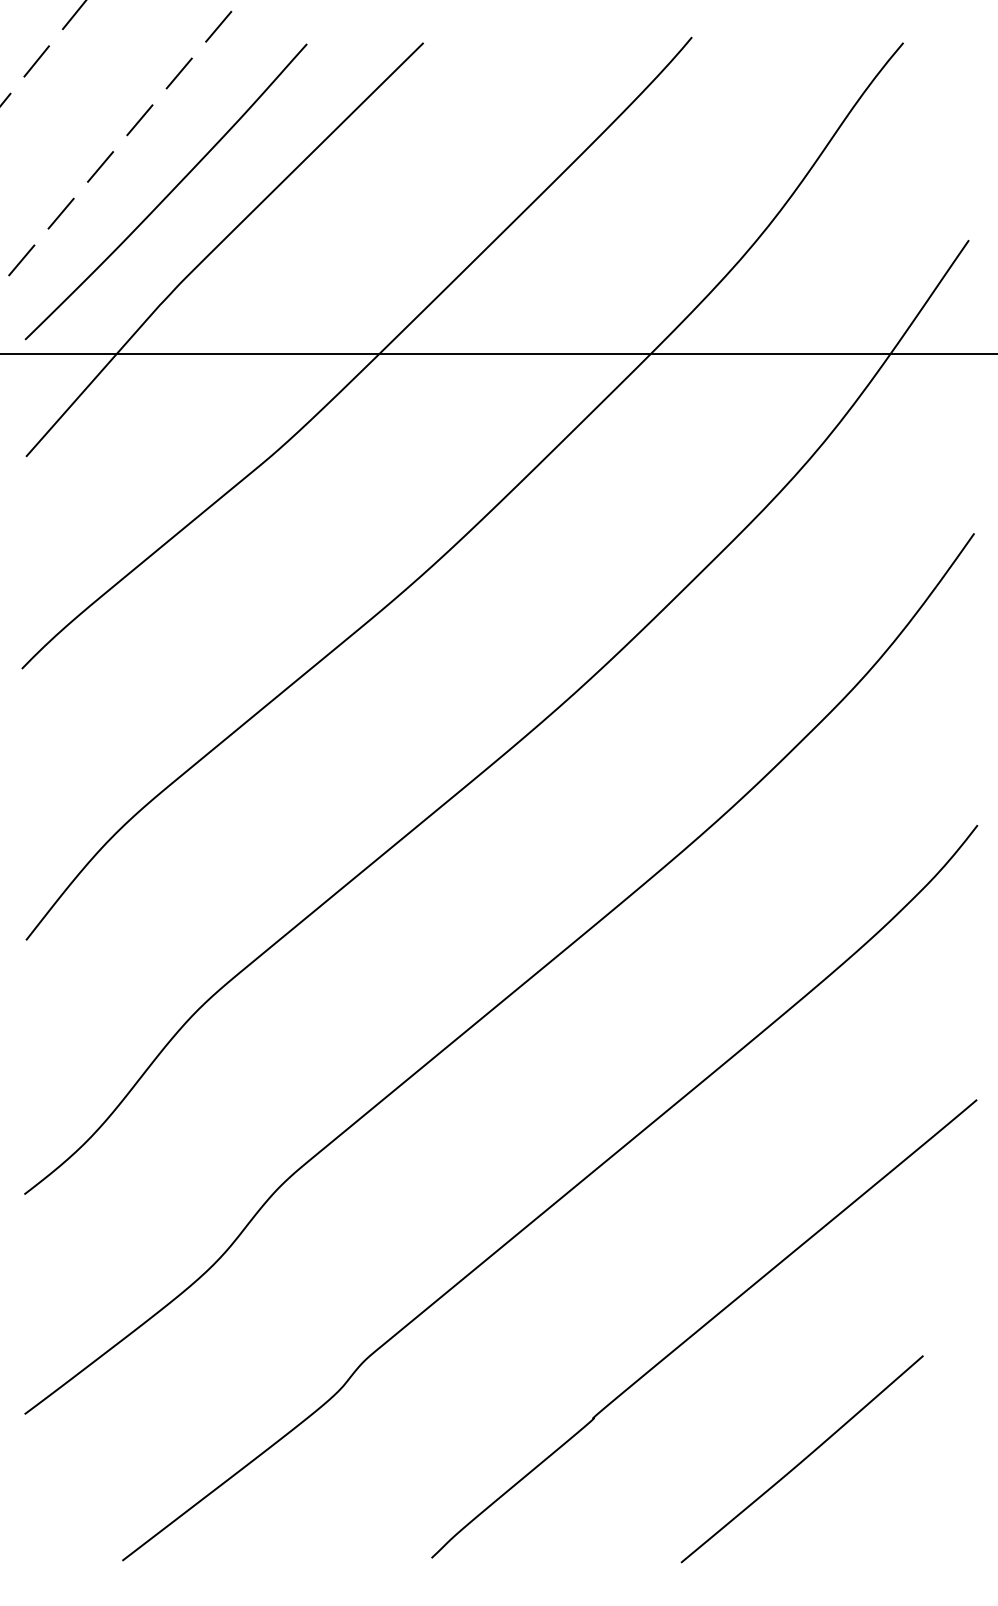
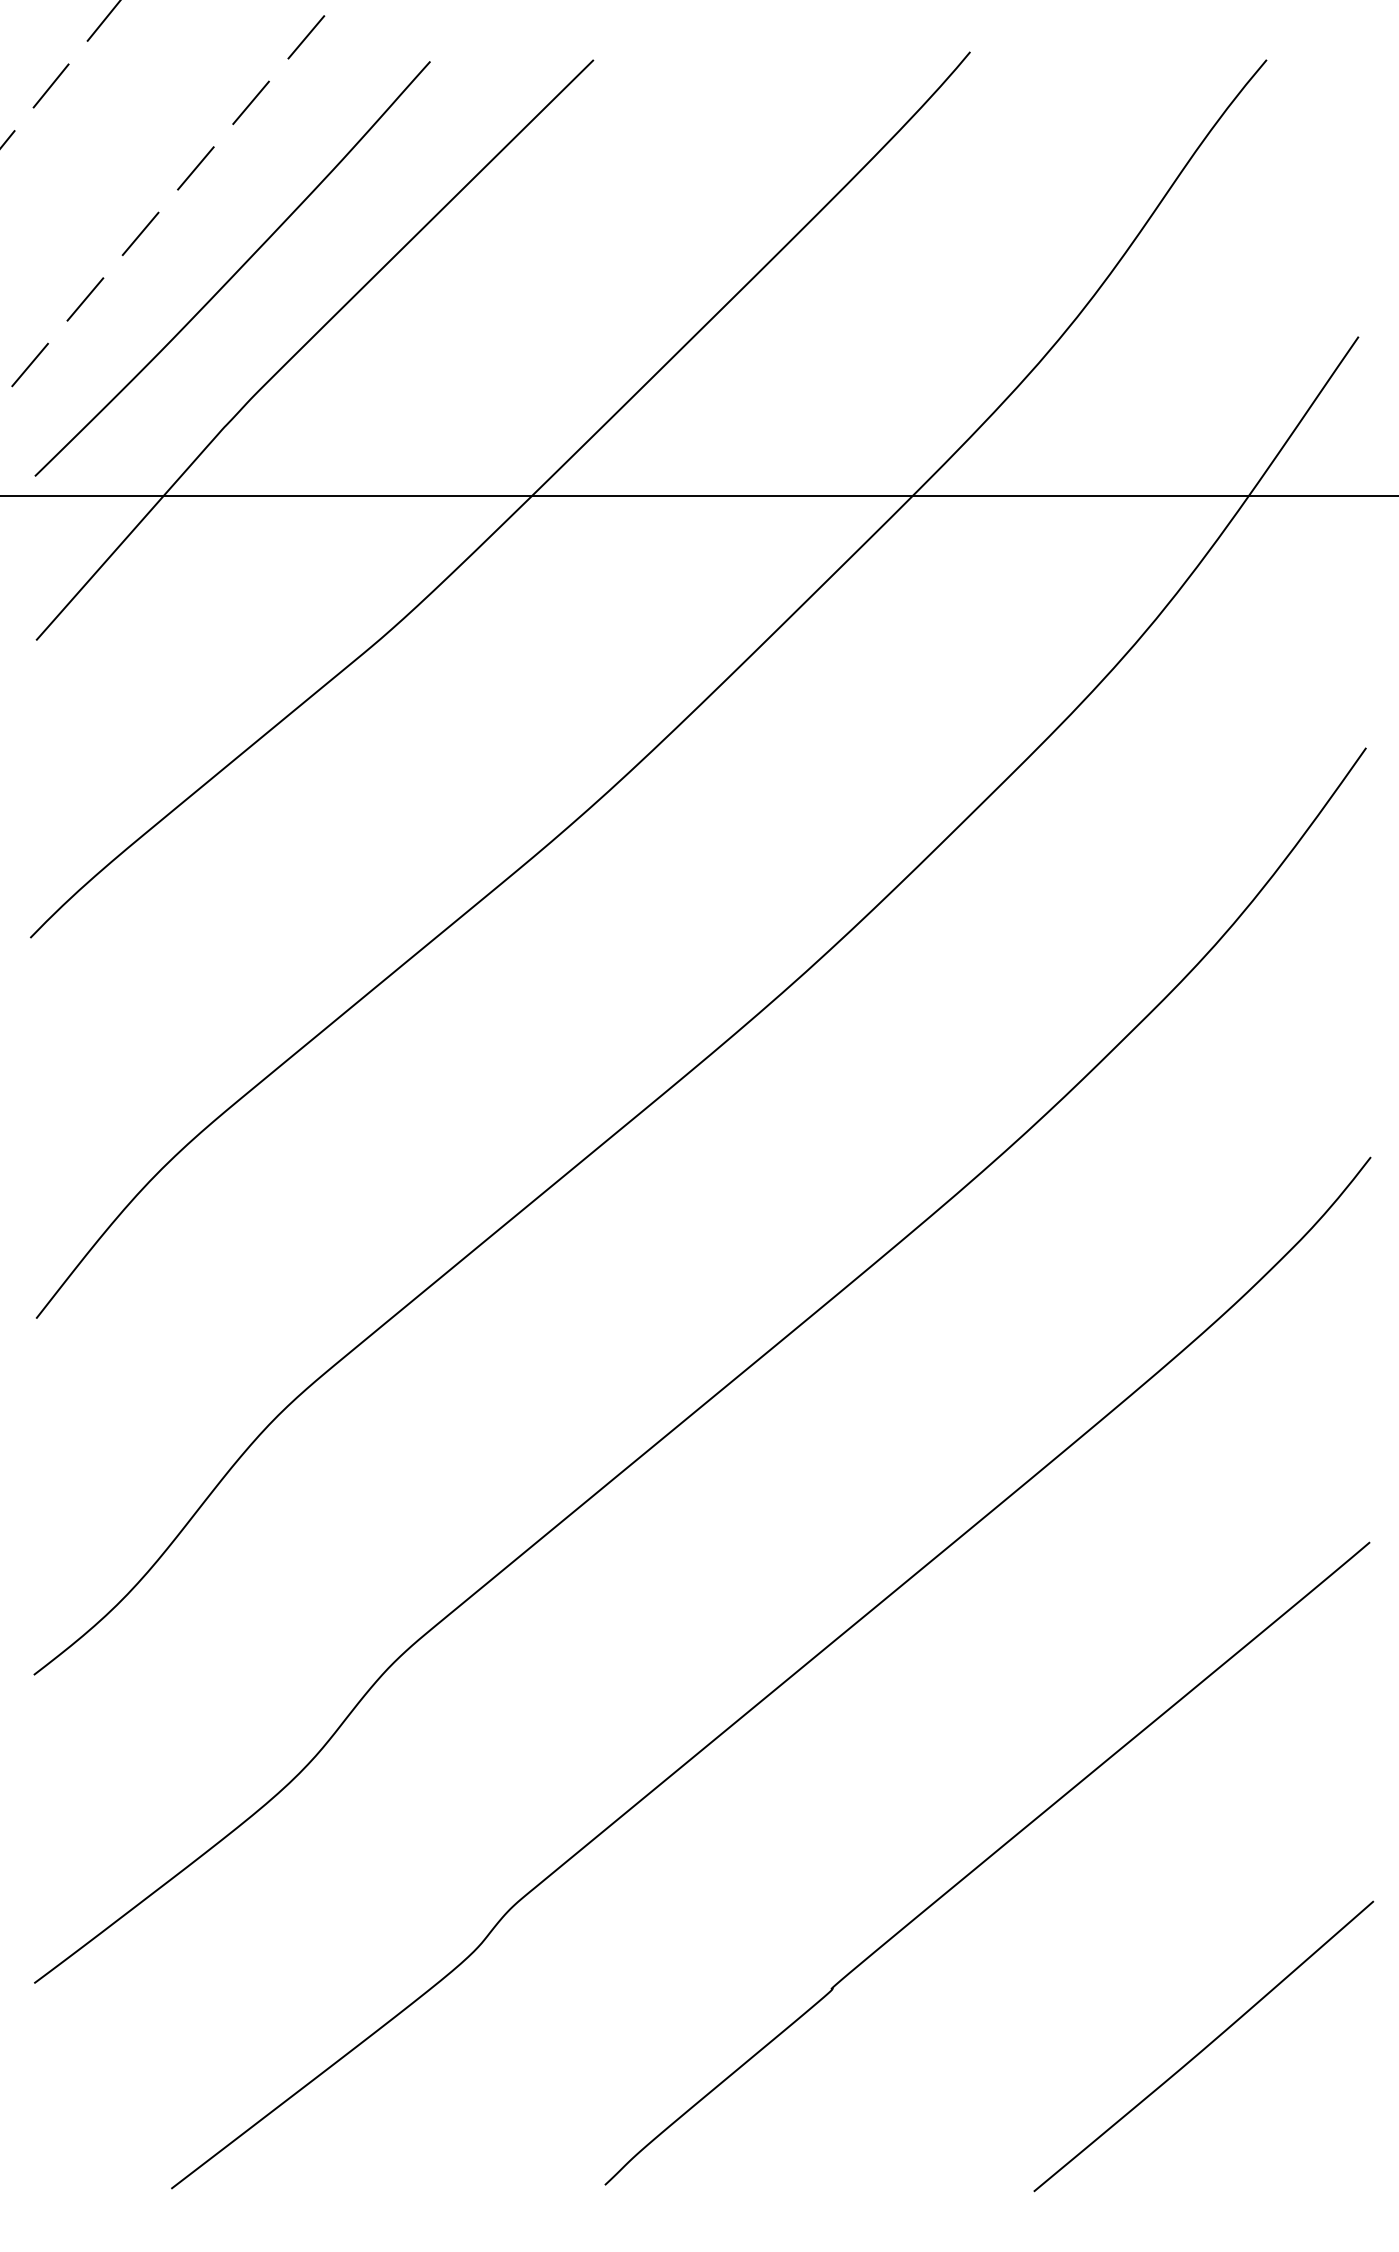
curve: (802, 1460) -> (1204, 2047), moved

